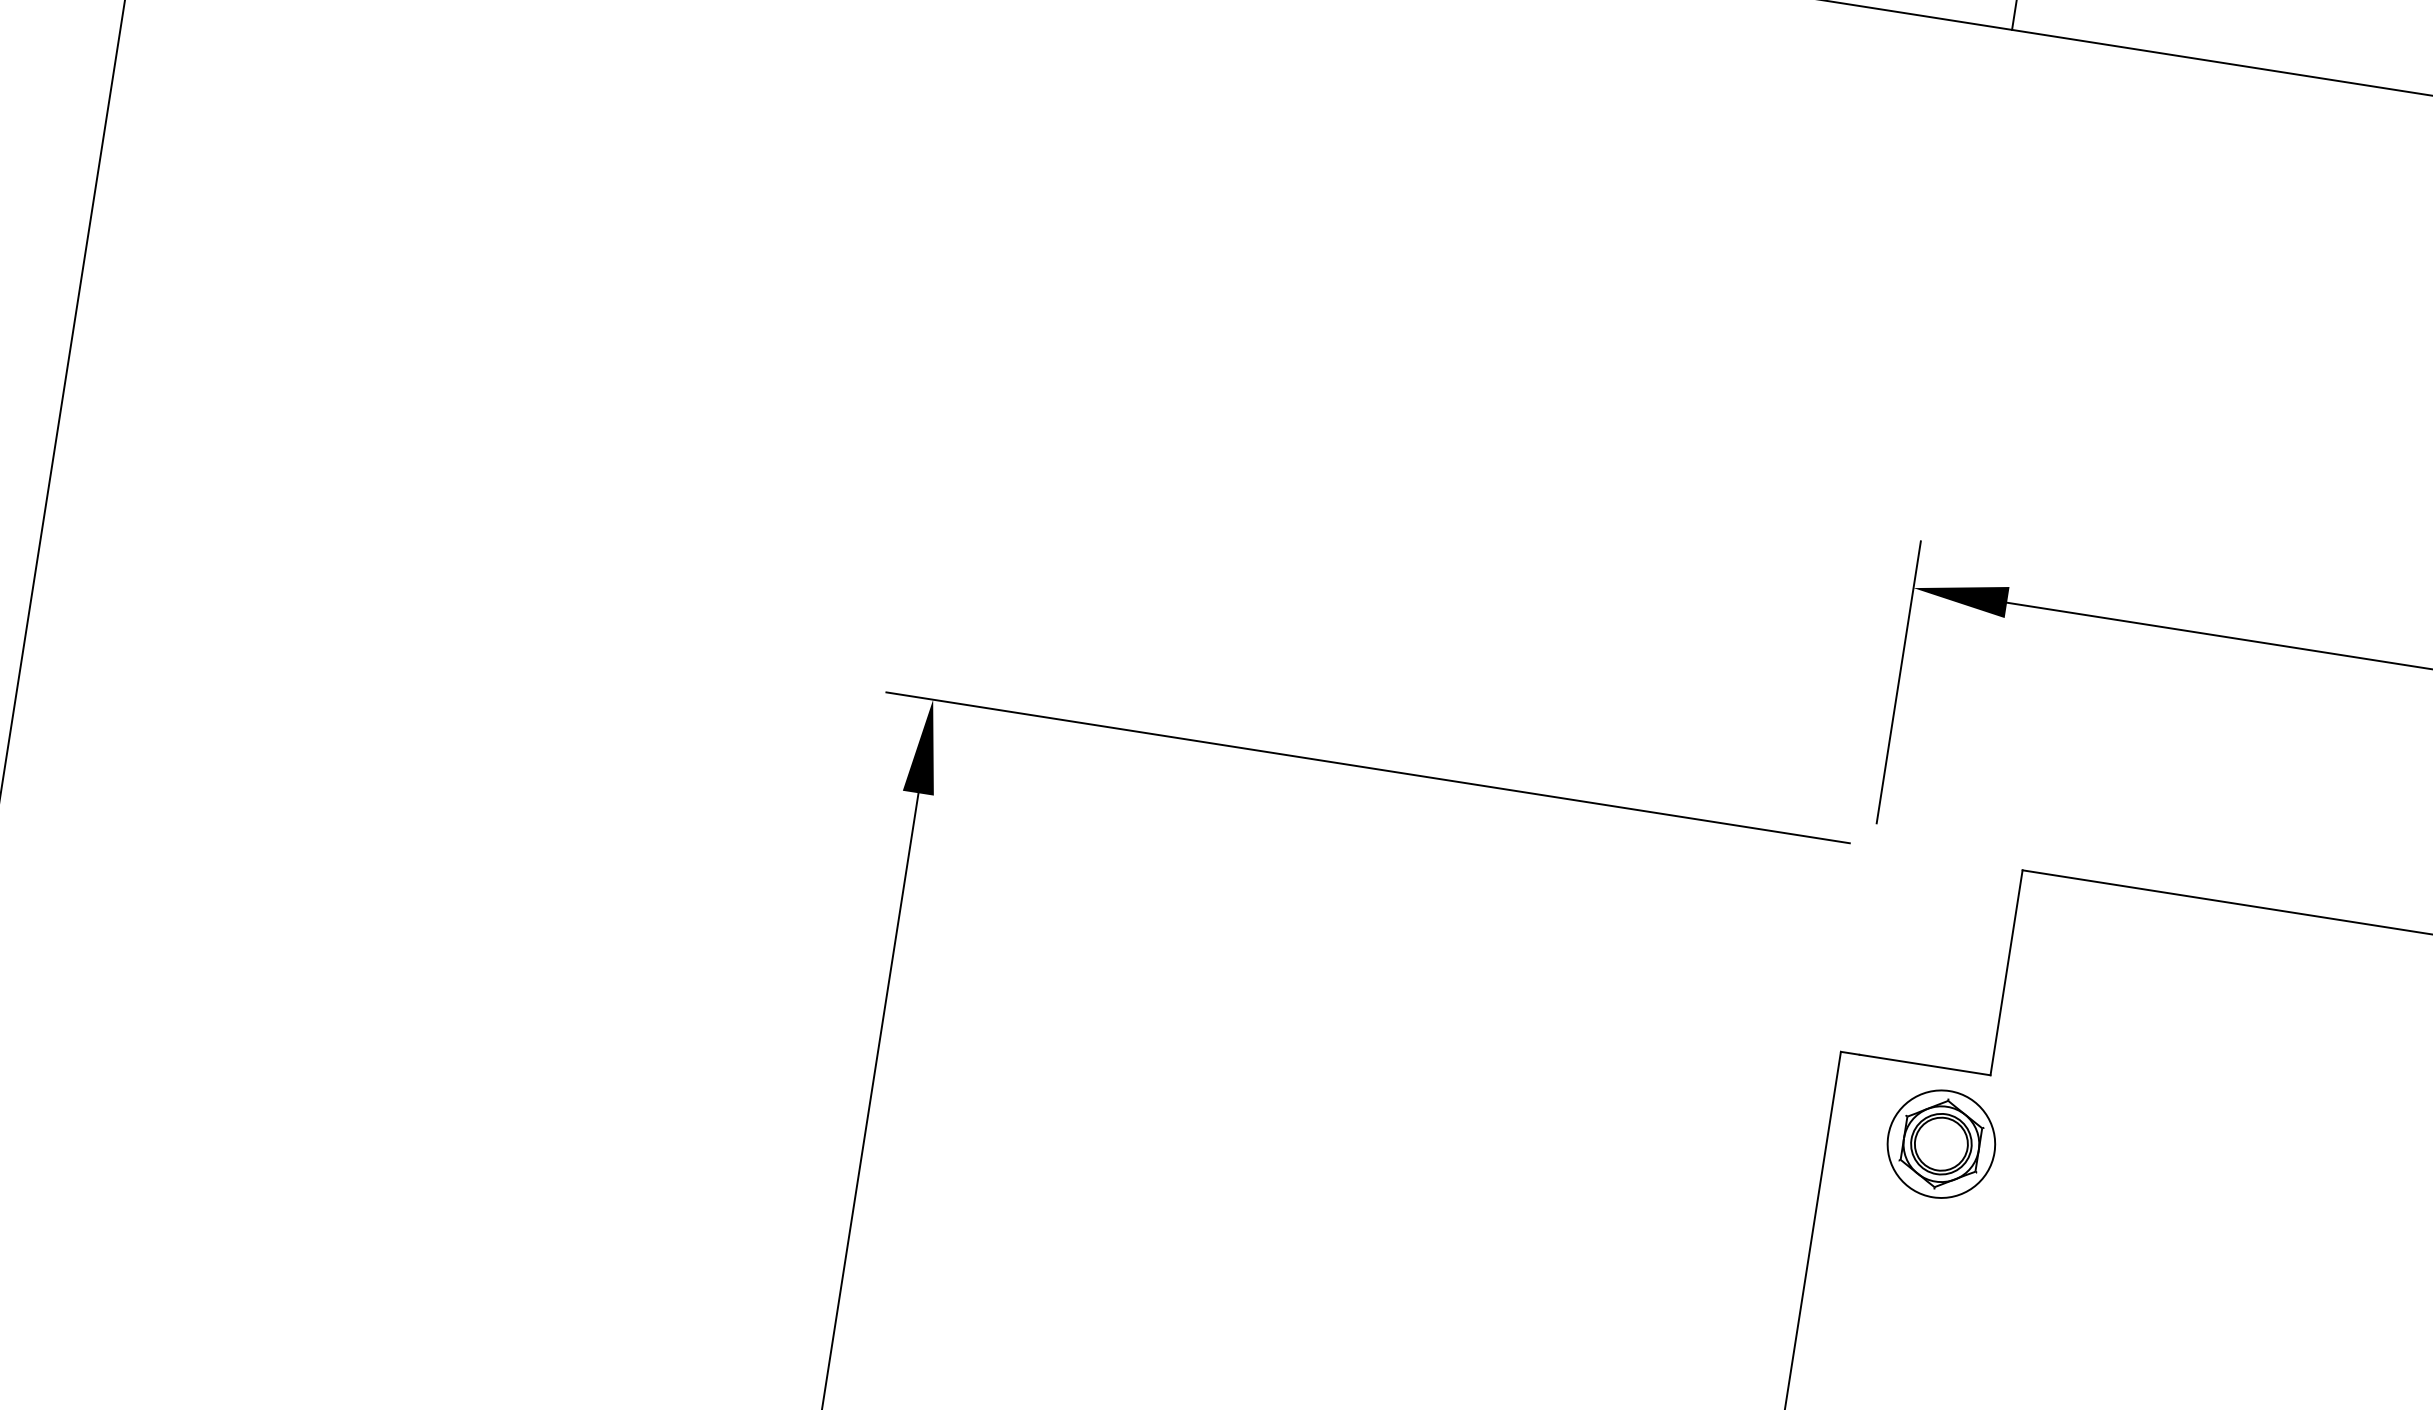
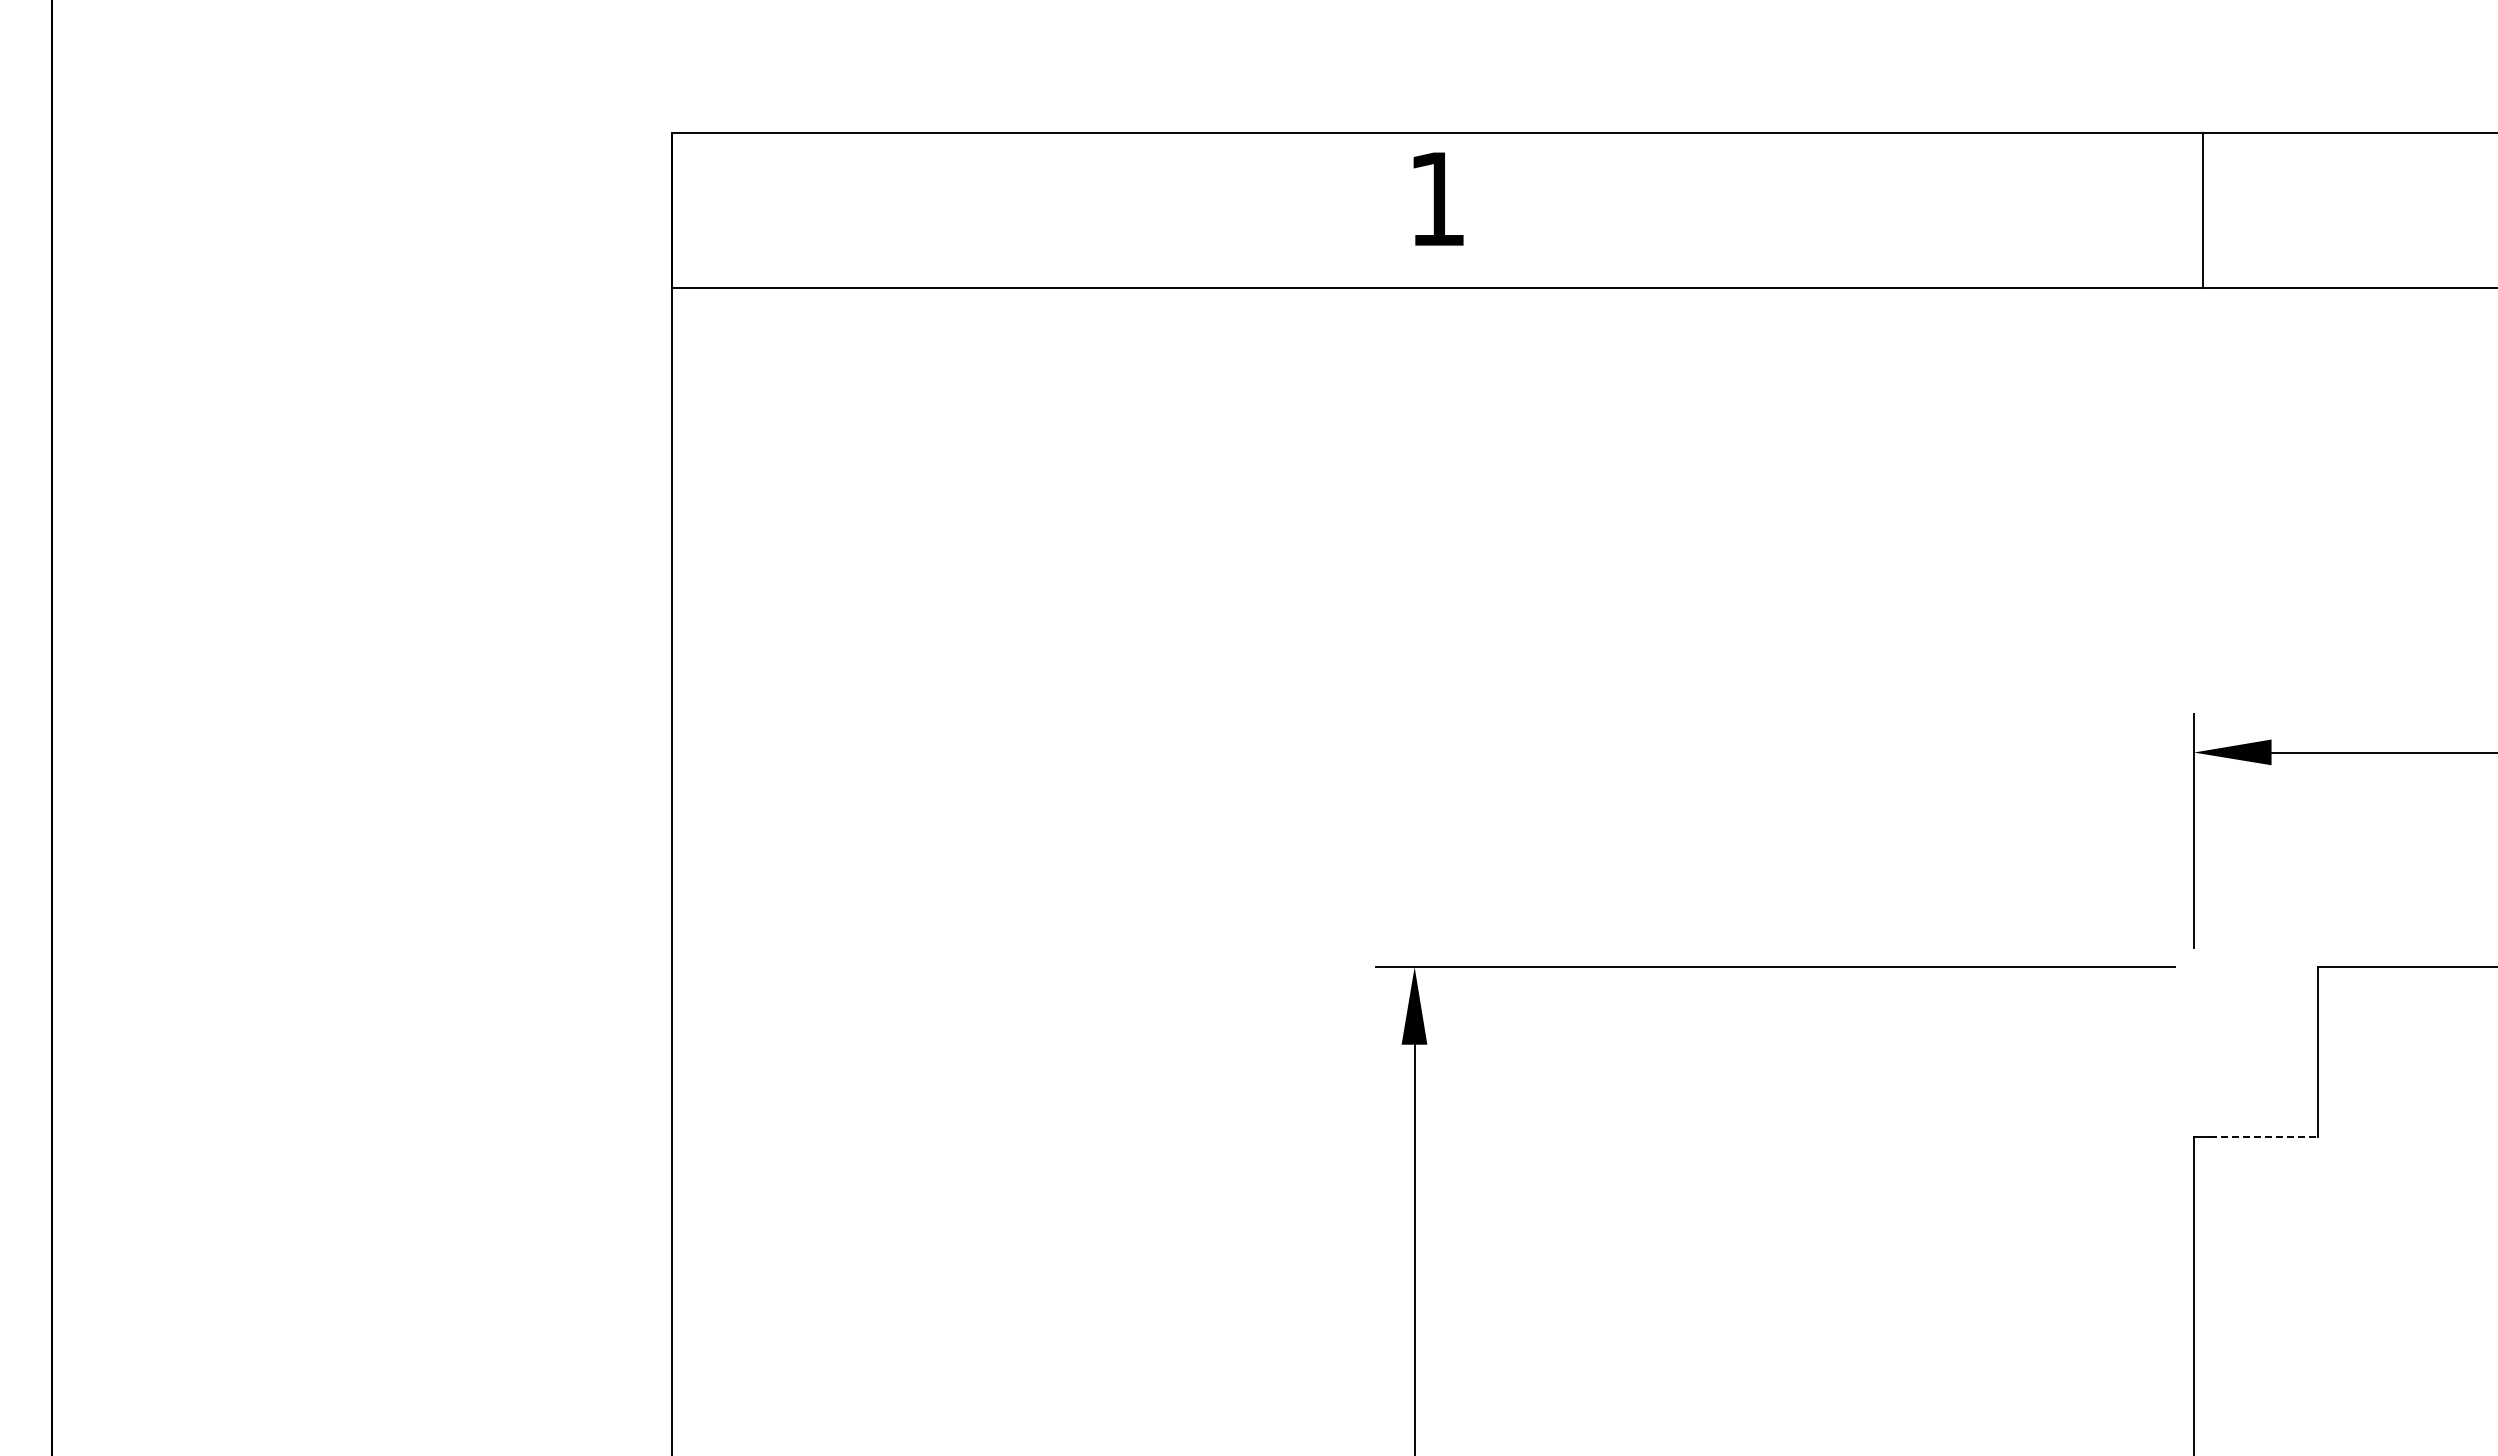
line: (1925, 1065) -> (2264, 1137), solid -> dashed
part: (1940, 1144) -> (2286, 1199), removed

